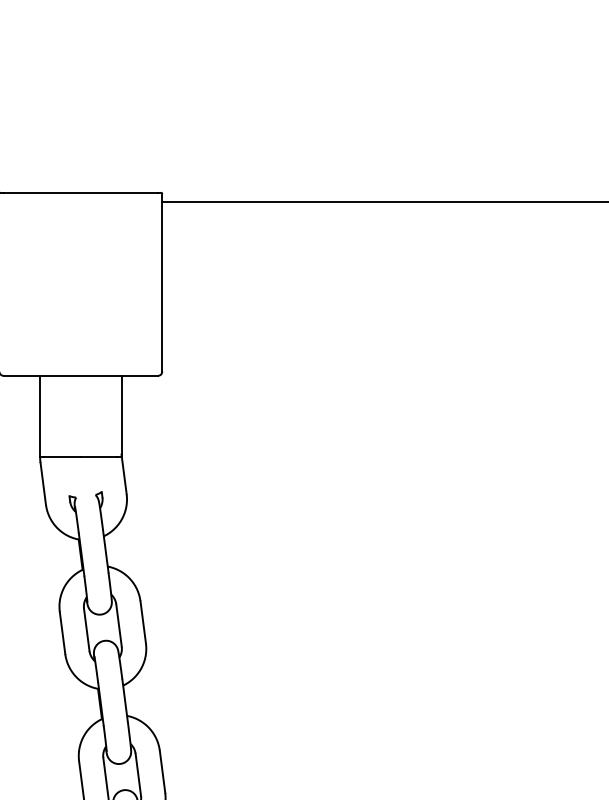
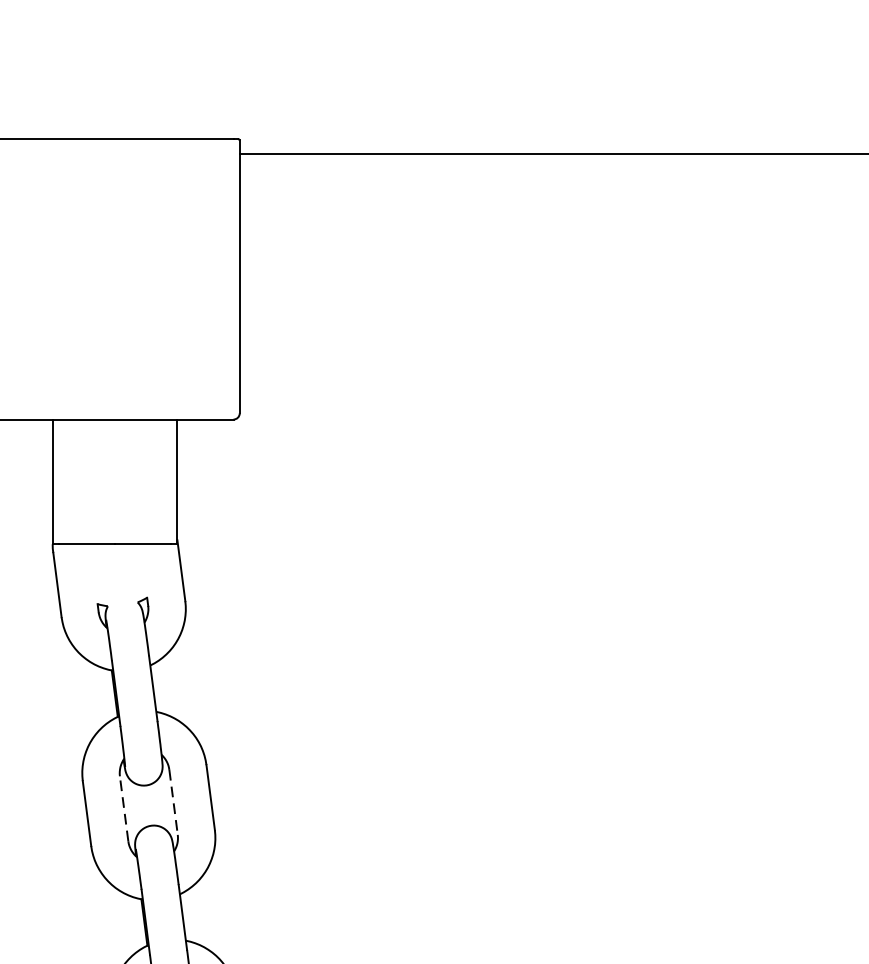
line: (119, 626) -> (174, 803), solid -> dashed
line: (86, 629) -> (123, 808), solid -> dashed

